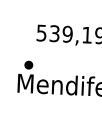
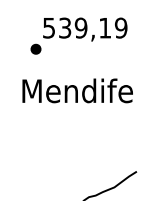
part: (28, 64) -> (35, 48), moved

